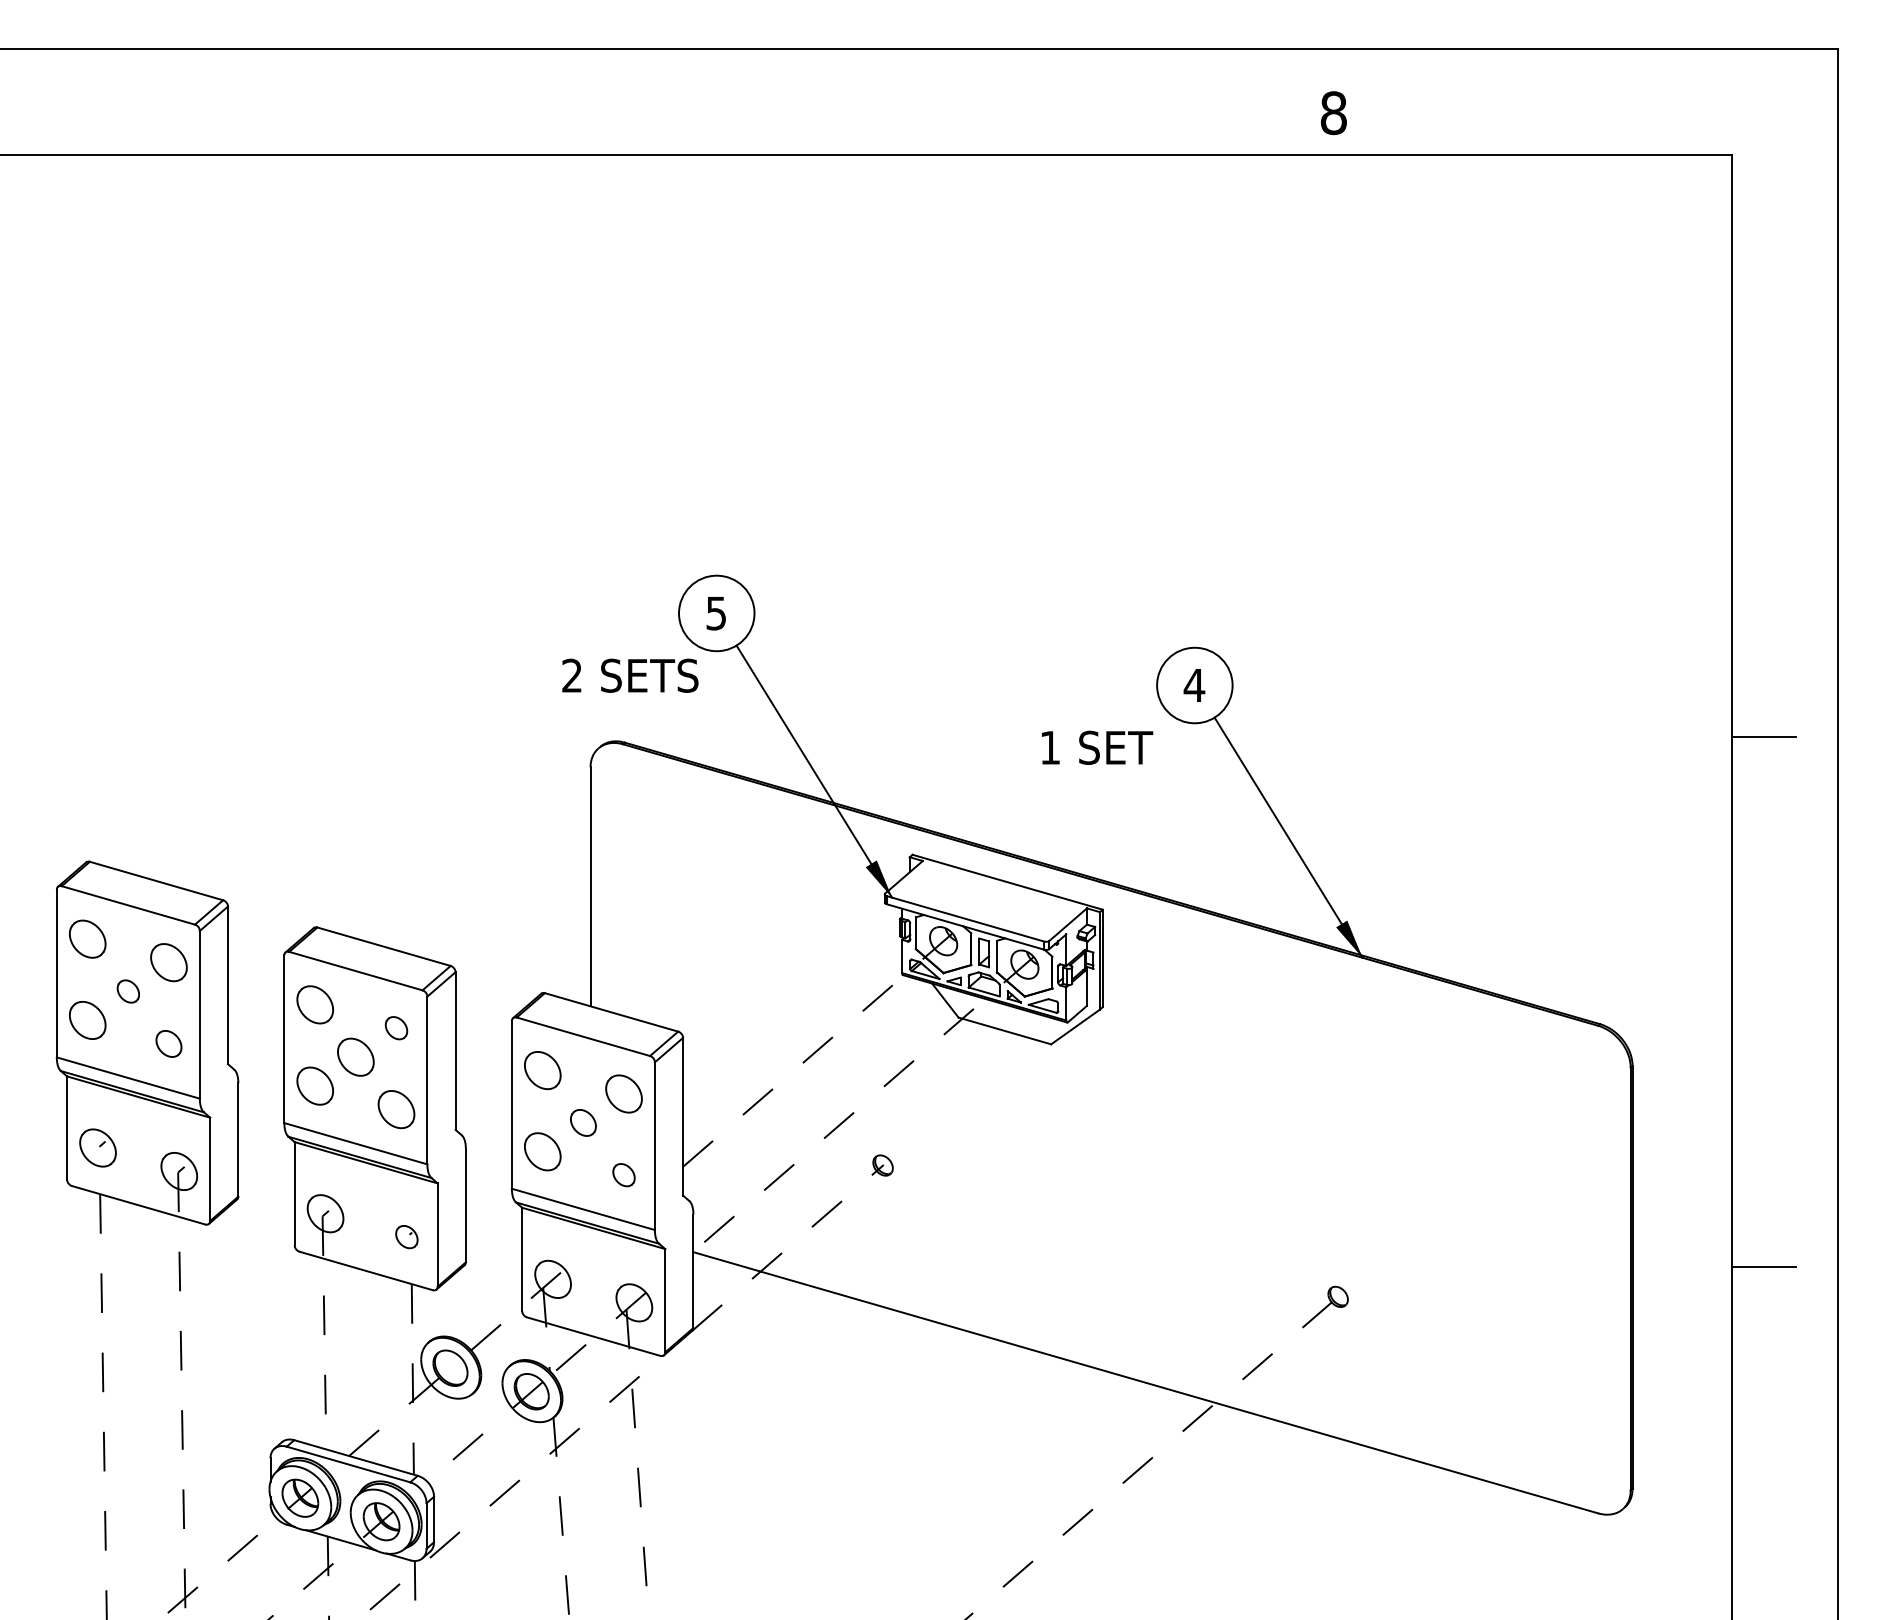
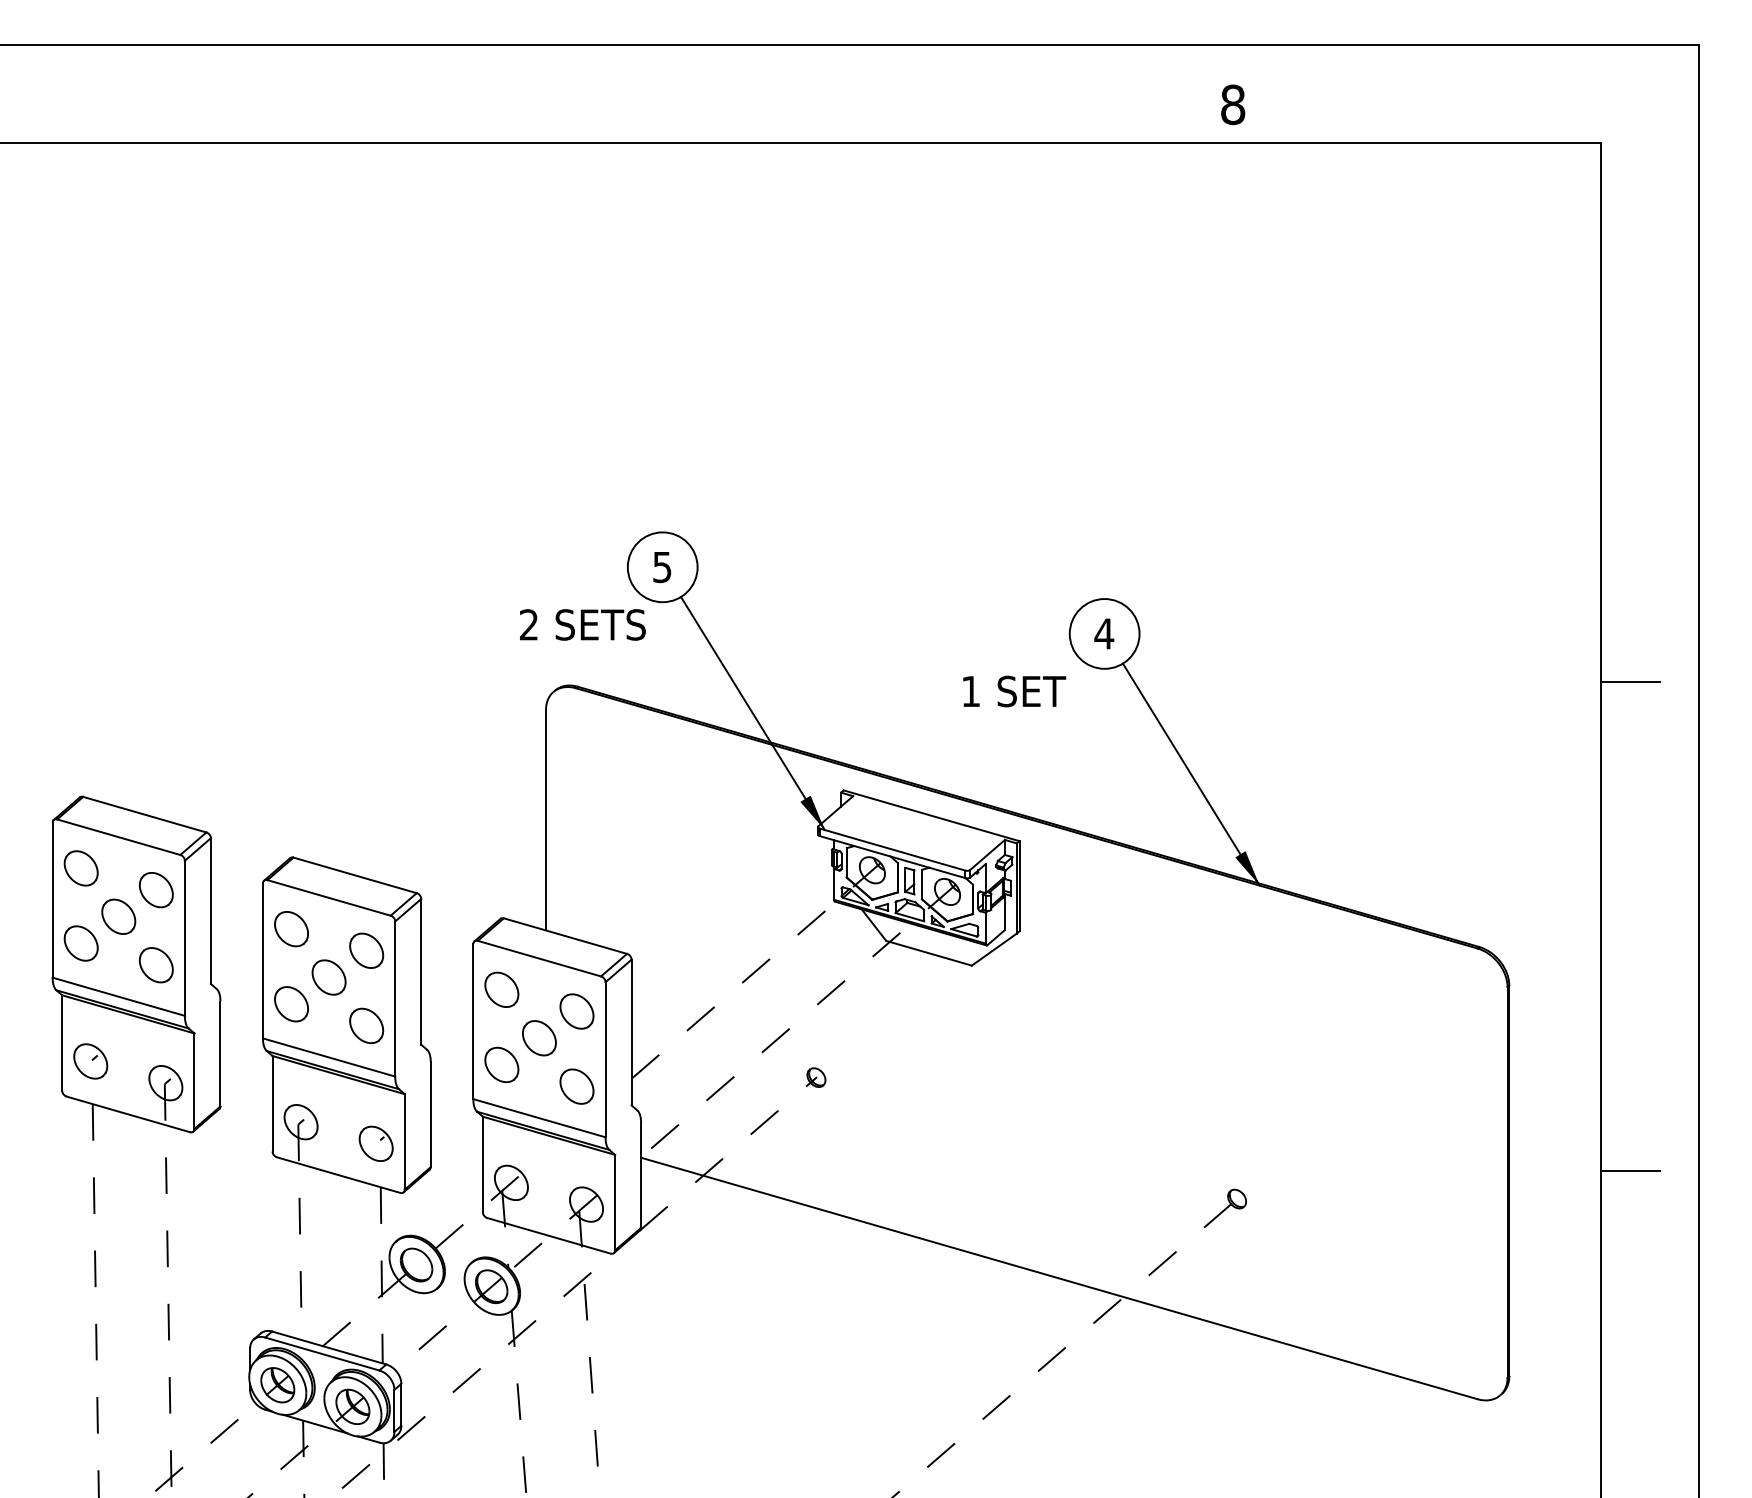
part: (128, 991) -> (118, 916), size x1.67
part: (396, 1027) -> (366, 950), size x1.67
part: (168, 1043) -> (155, 964), size x1.43
part: (583, 1122) -> (539, 1037), size x1.43
part: (623, 1174) -> (576, 1085), size x1.67
part: (406, 1236) -> (375, 1143), size x1.67

